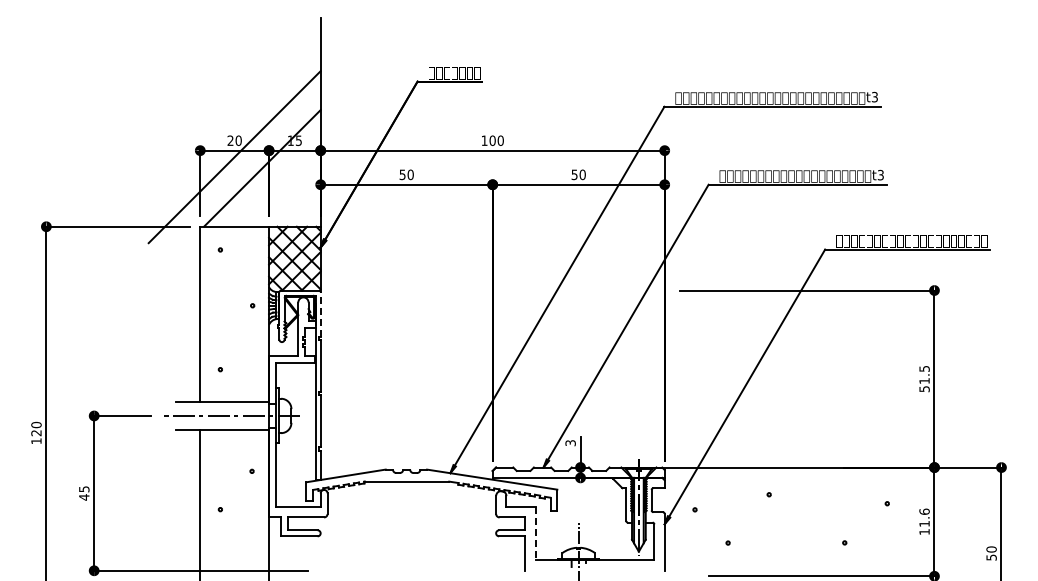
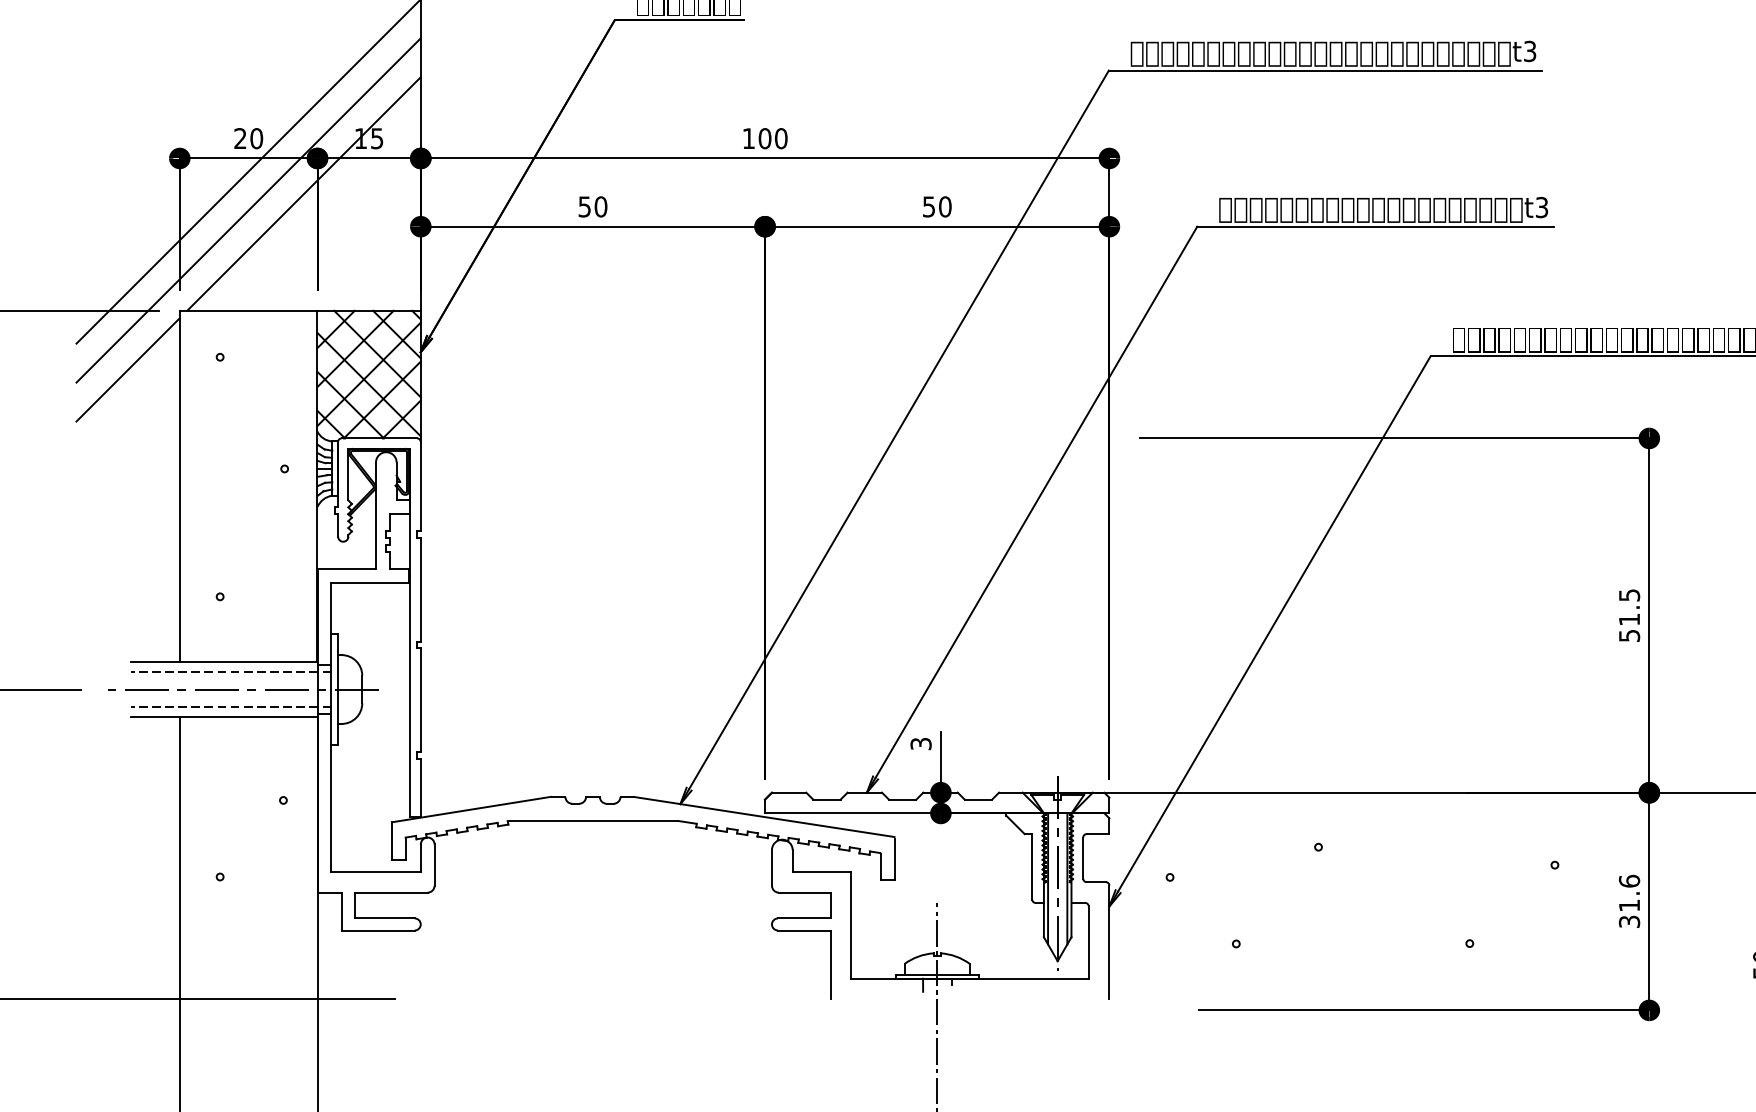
line: (234, 176) -> (248, 210), added
line: (174, 256) -> (128, 370), added
line: (320, 314) -> (420, 486), dashed -> solid
line: (225, 407) -> (230, 672), added
line: (225, 424) -> (230, 706), added
text: (924, 532) -> (1629, 922), 11.6 -> 31.6
line: (535, 533) -> (850, 924), dashed -> solid

